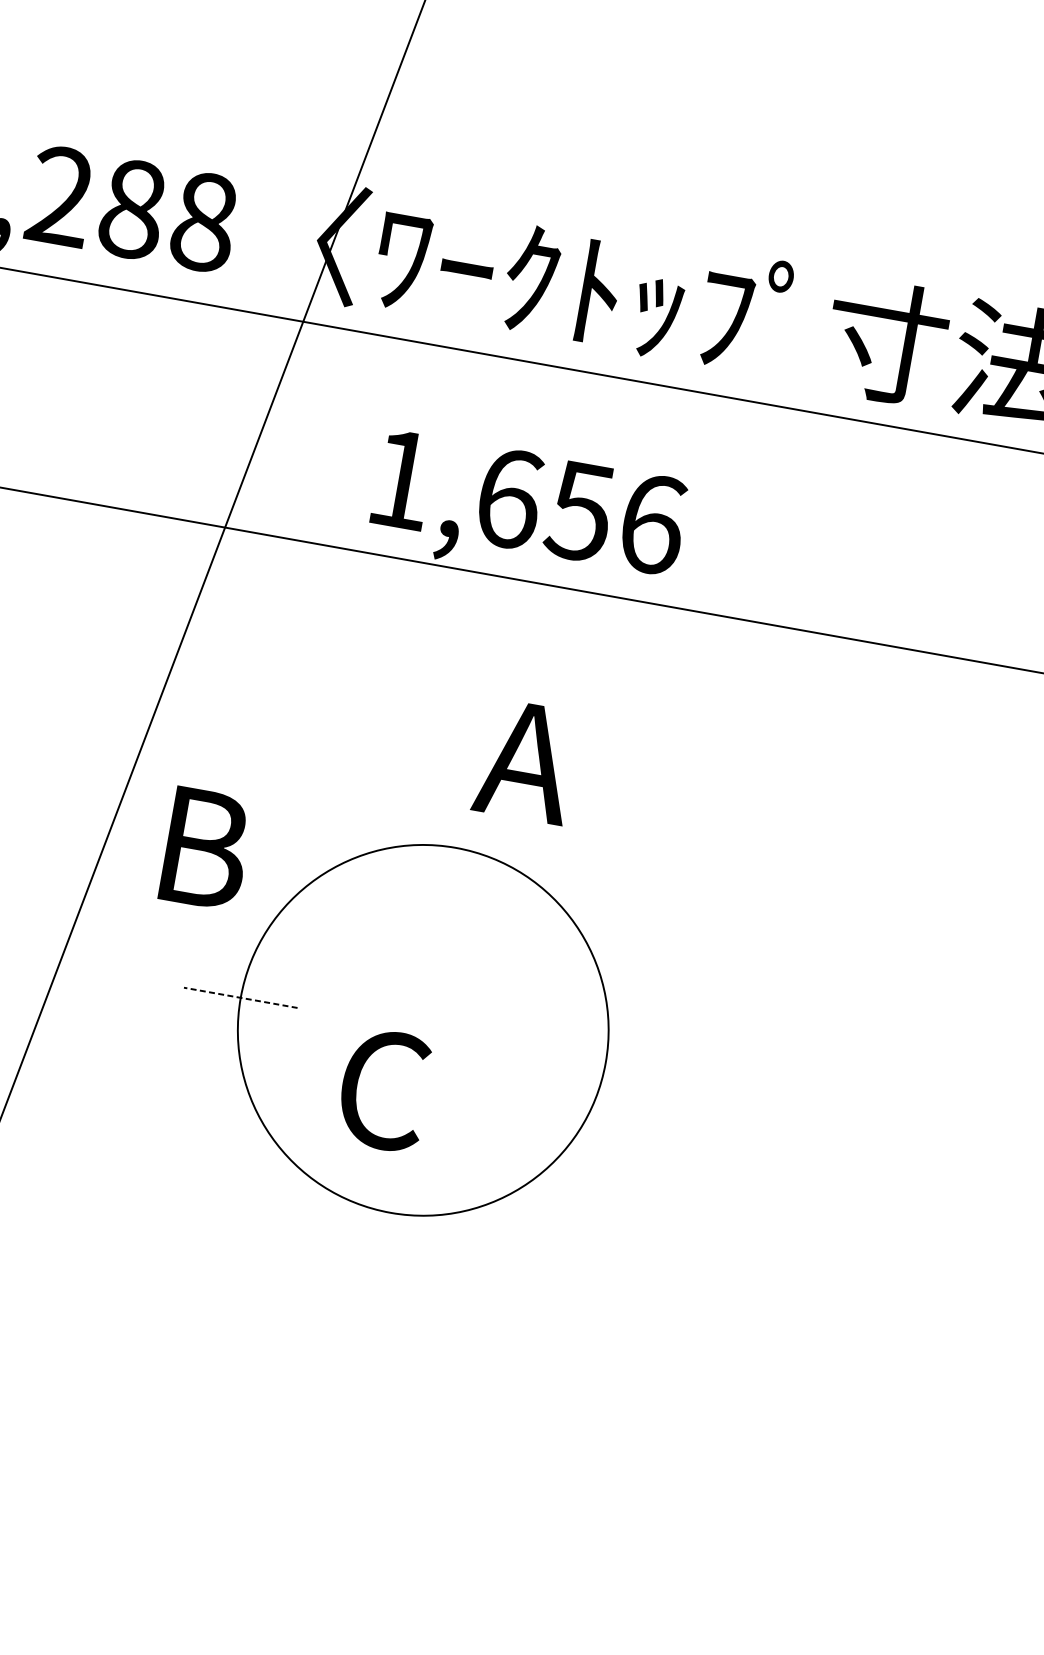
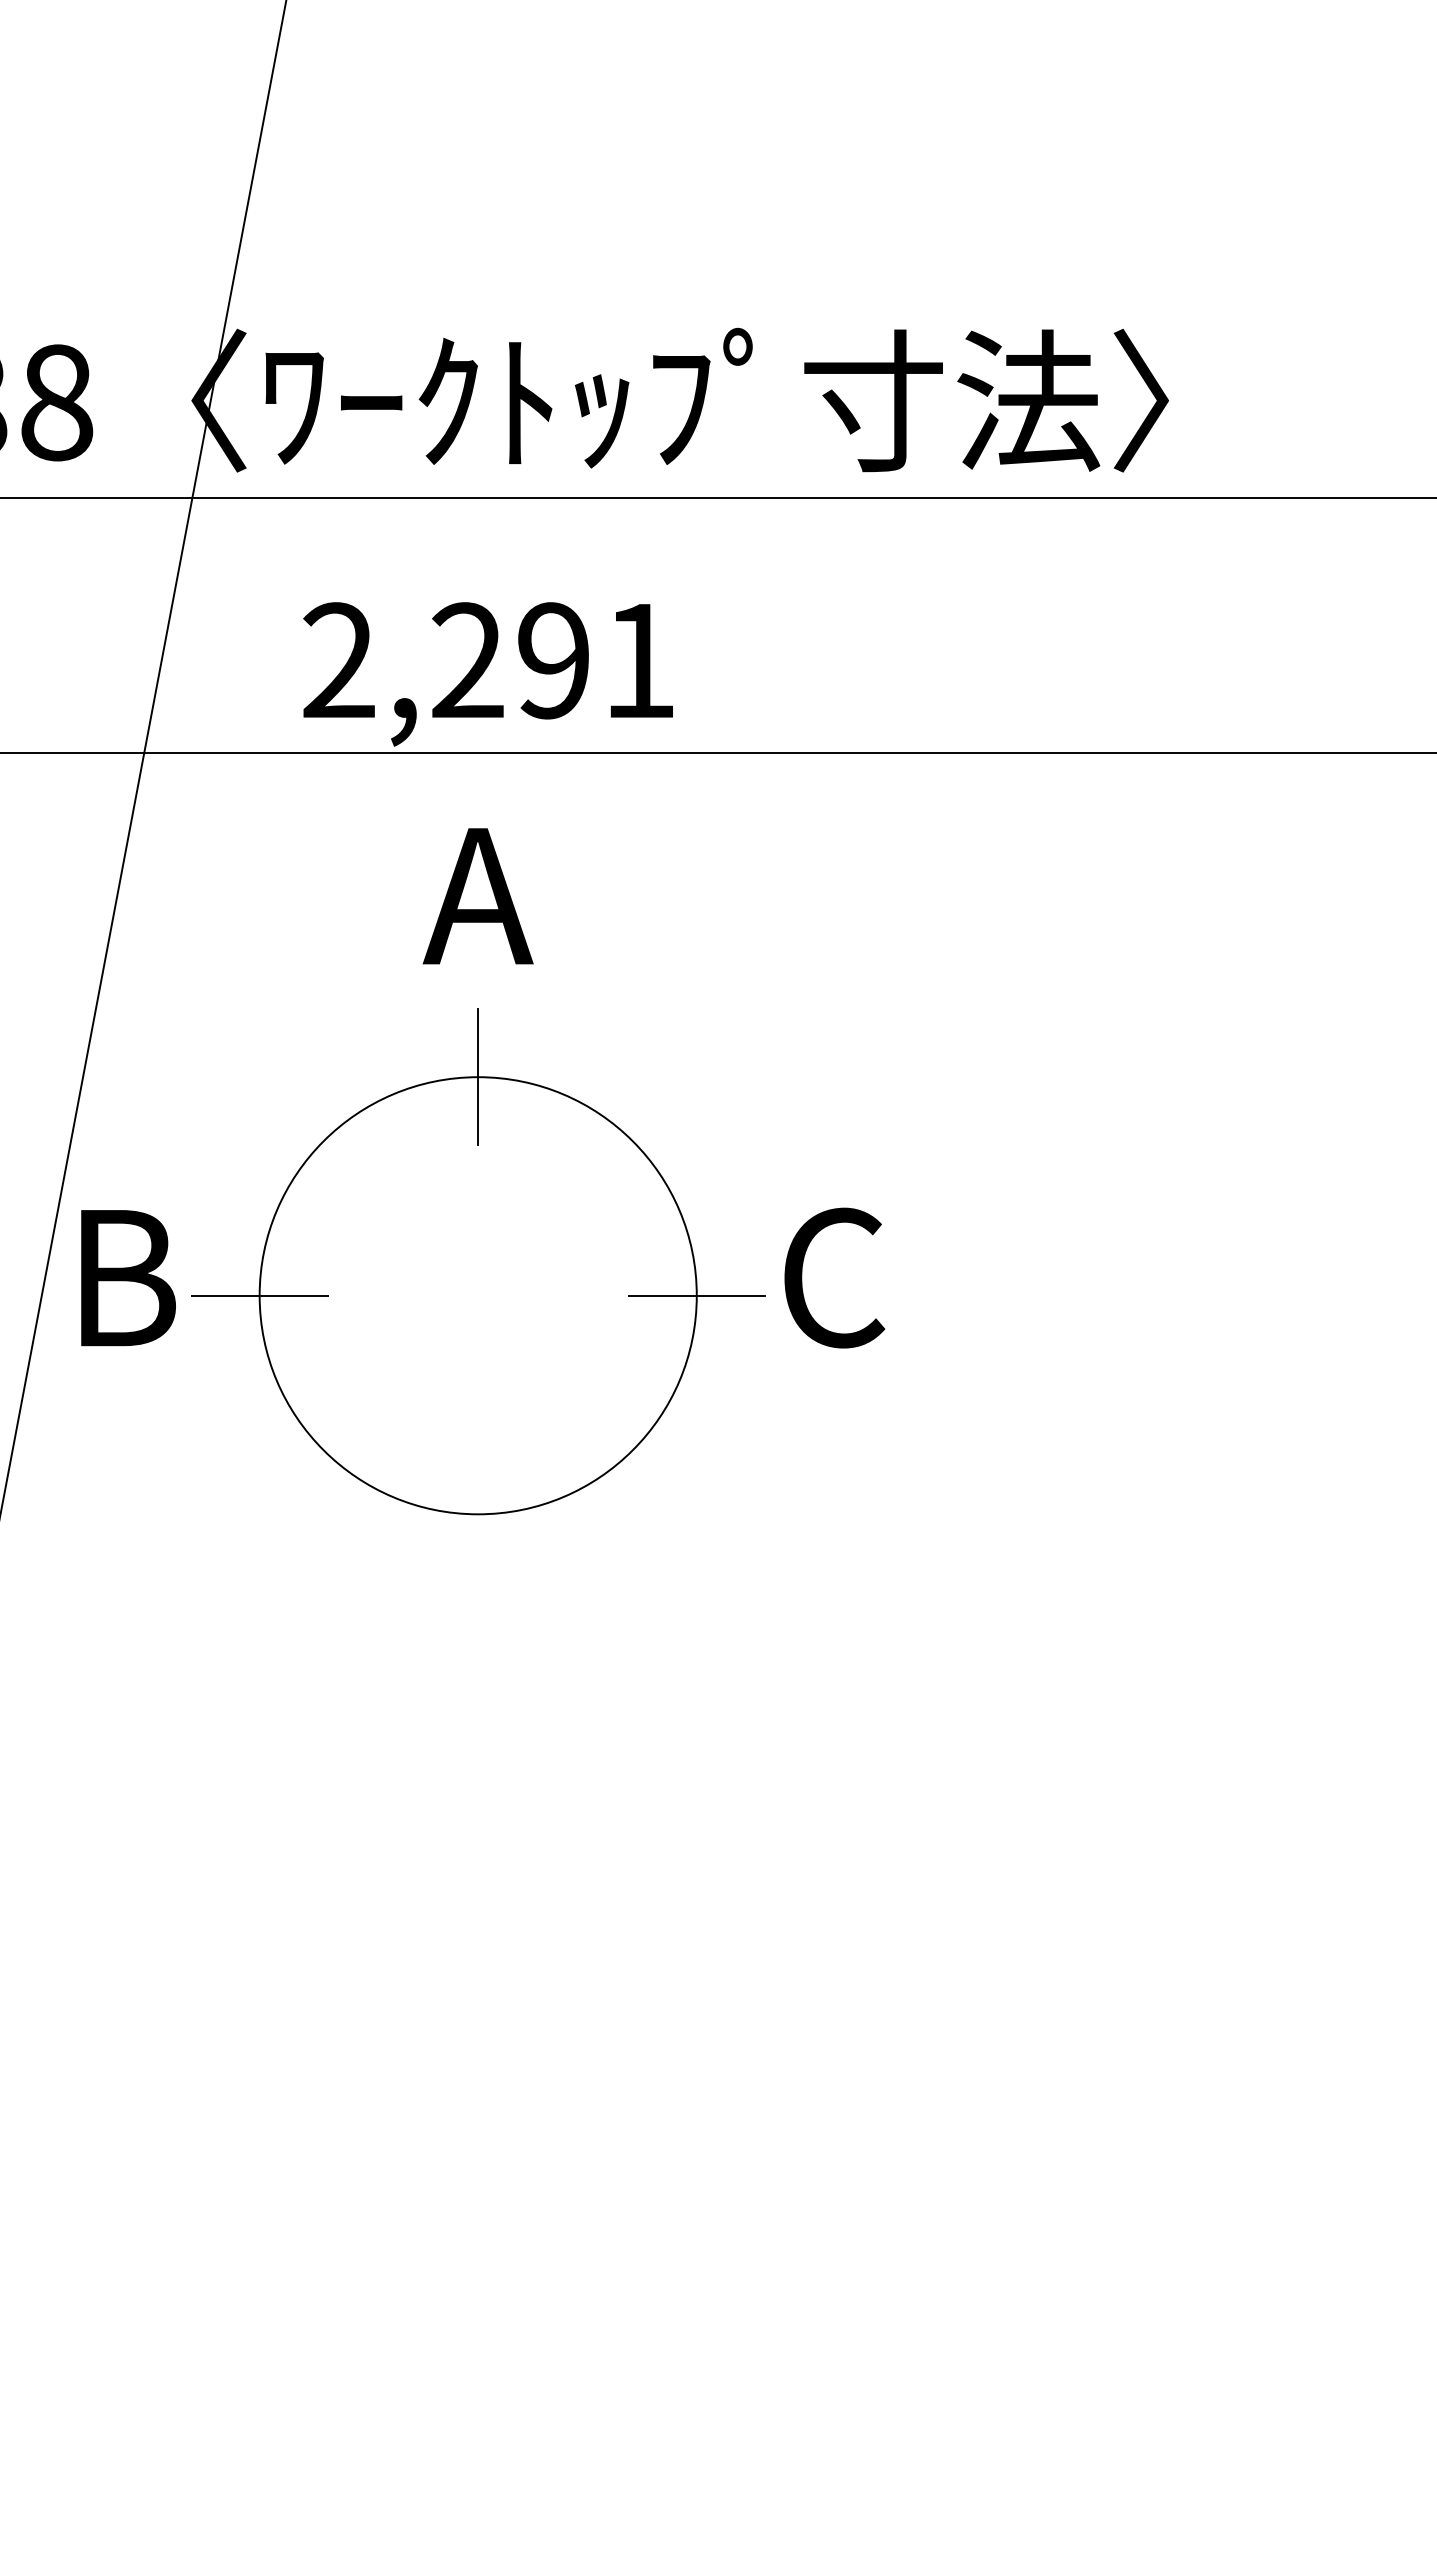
text: (527, 501) -> (489, 660), 1,656 -> 2,291
text: (525, 761) -> (477, 896), moved
line: (455, 848) -> (478, 1077), added
text: (206, 849) -> (128, 1278), moved
line: (240, 997) -> (259, 1295), dashed -> solid
line: (605, 1062) -> (696, 1295), added
text: (384, 1089) -> (834, 1277), moved

